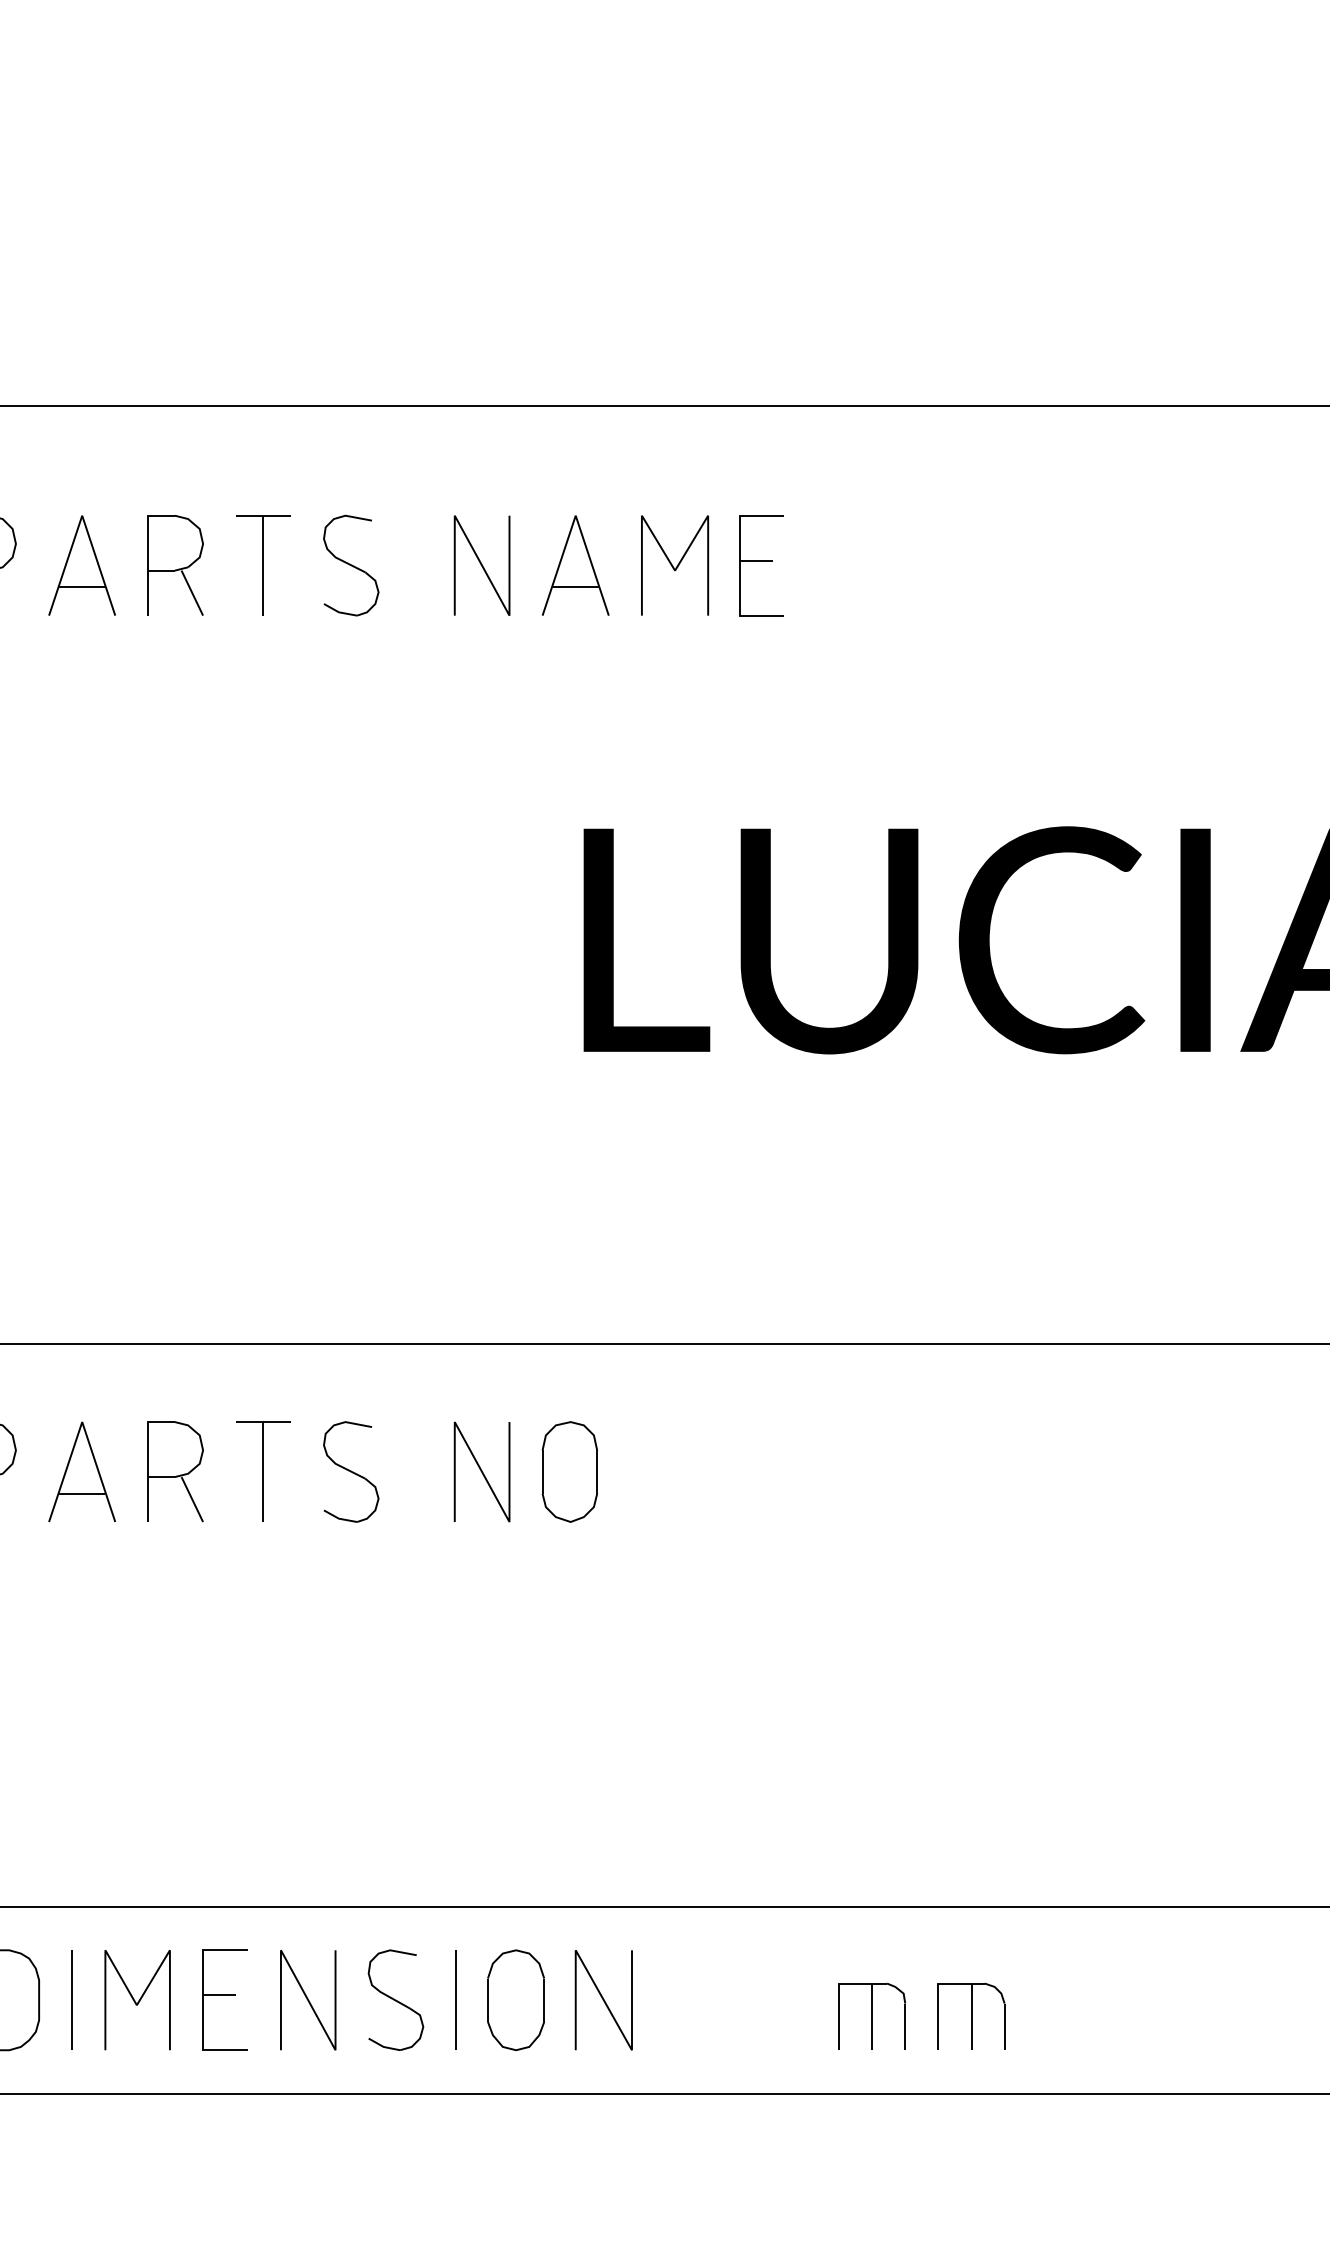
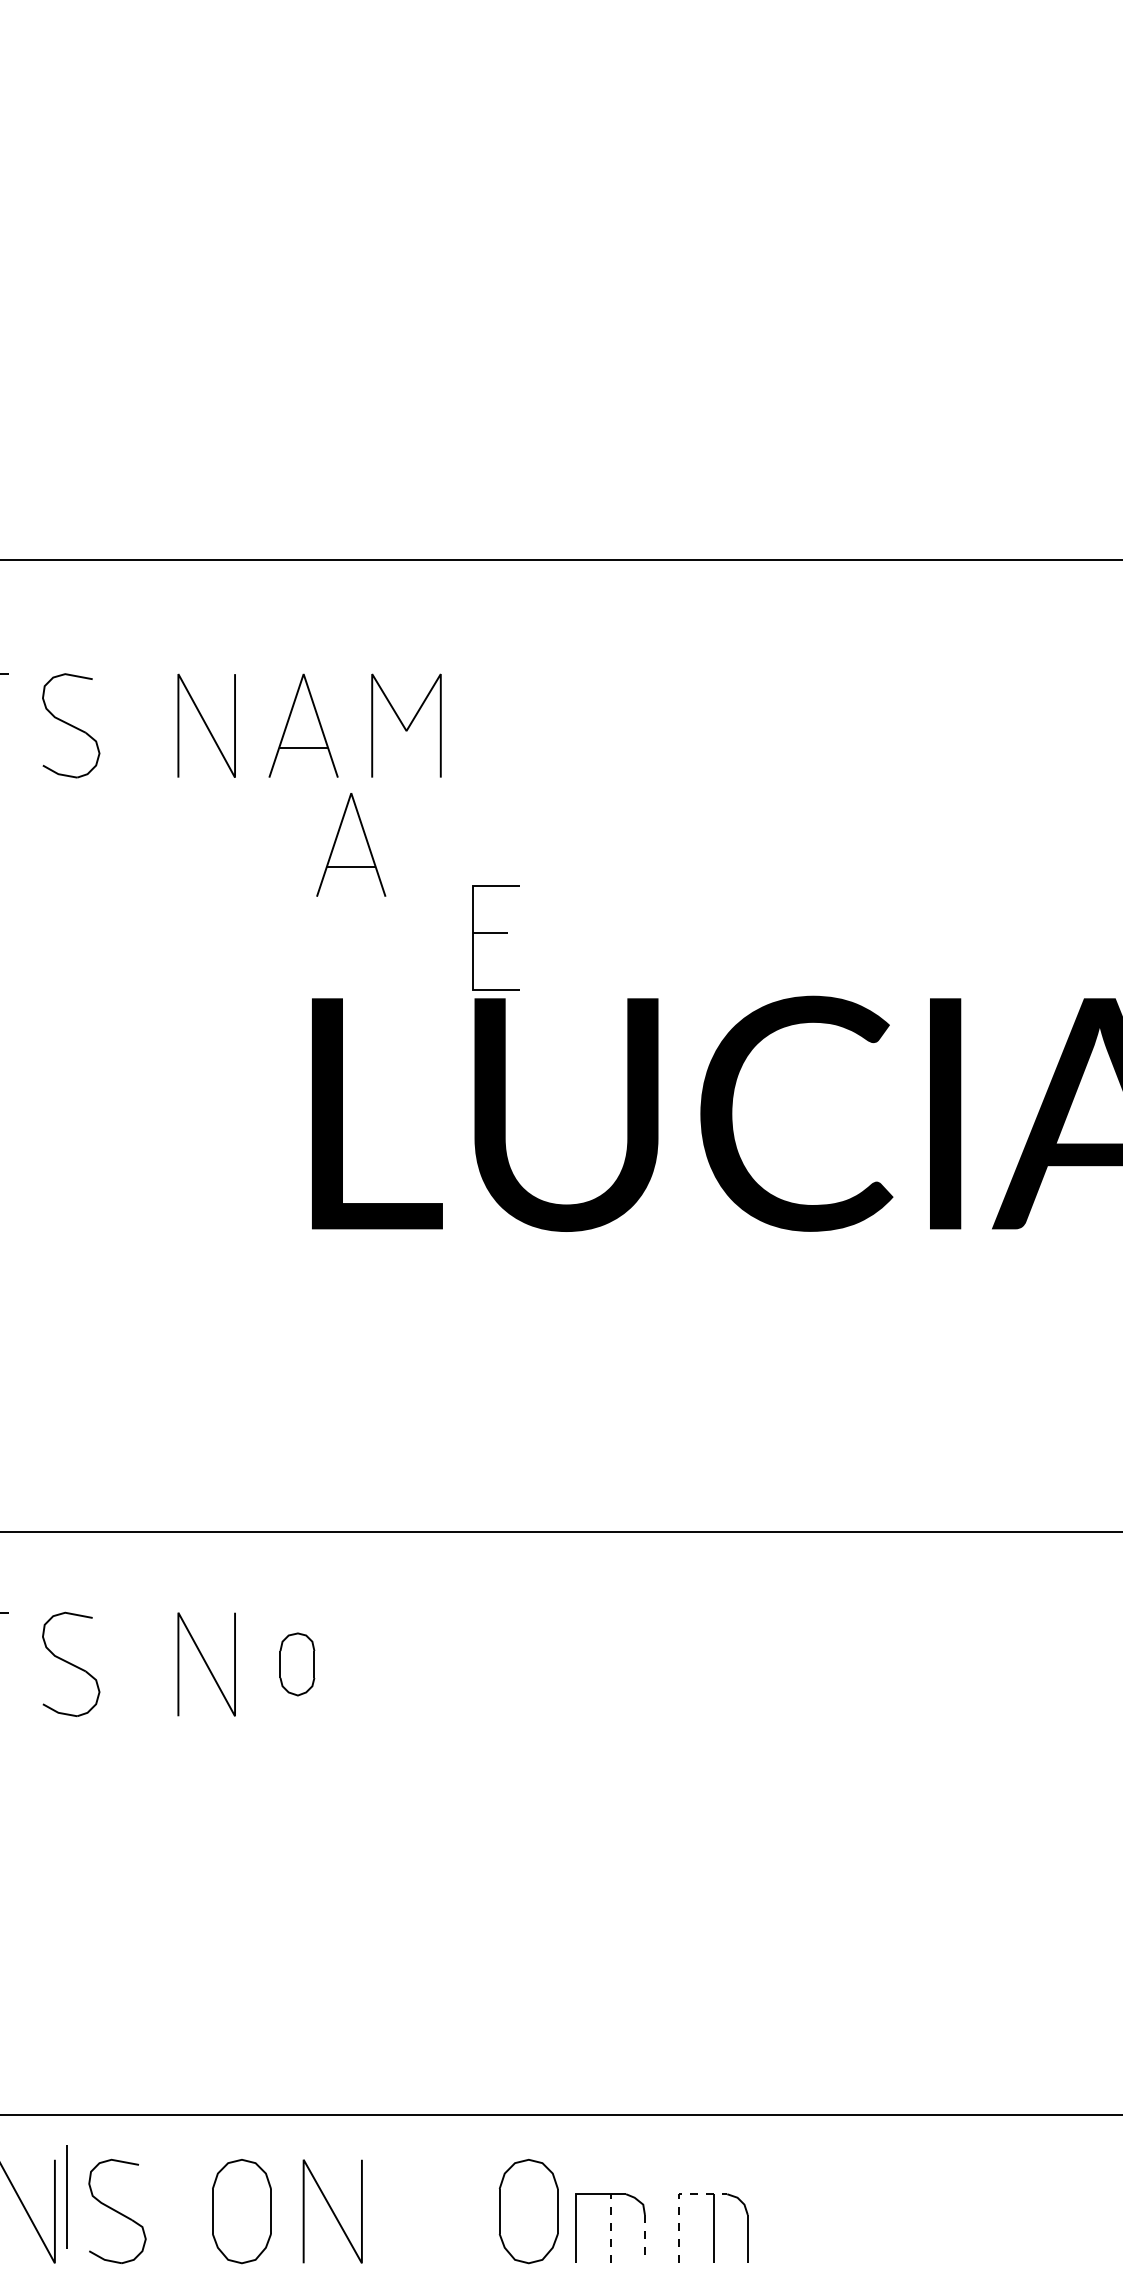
part: (761, 565) -> (496, 937), moved
part: (621, 680) -> (351, 844), added
part: (569, 1471) -> (297, 1663), size x0.6
line: (938, 1992) -> (679, 2203), solid -> dashed
line: (455, 1999) -> (66, 2196), moved
part: (792, 2000) -> (528, 2211), added
line: (872, 2016) -> (610, 2228), solid -> dashed
line: (905, 2027) -> (645, 2239), solid -> dashed

